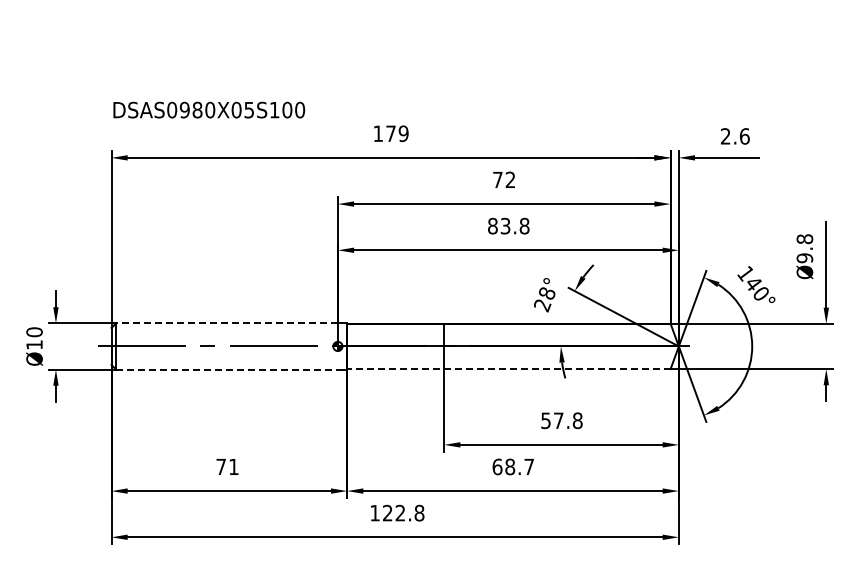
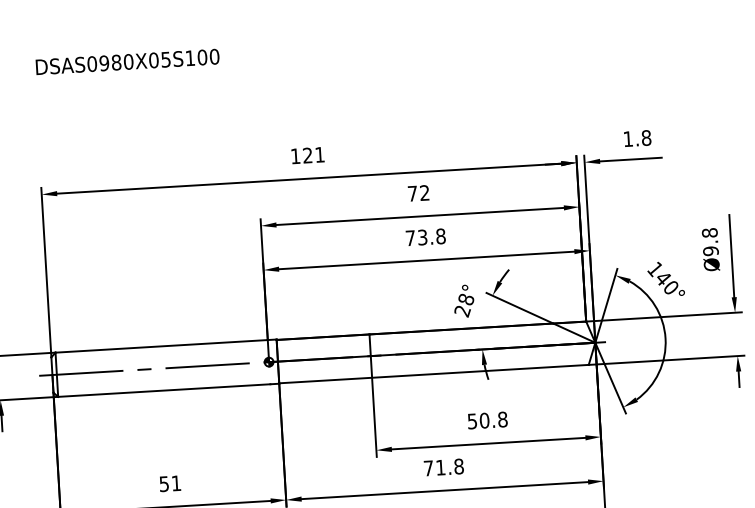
text: (209, 109) -> (127, 61), moved
text: (397, 133) -> (314, 154), 179 -> 121
text: (735, 136) -> (637, 138), 2.6 -> 1.8
text: (492, 225) -> (410, 237), 83.8 -> 73.8
line: (227, 323) -> (162, 346), dashed -> solid
line: (227, 369) -> (164, 390), dashed -> solid
line: (508, 369) -> (433, 374), dashed -> solid
text: (558, 420) -> (484, 420), 57.8 -> 50.8
text: (220, 466) -> (163, 483), 71 -> 51
text: (513, 466) -> (443, 467), 68.7 -> 71.8

